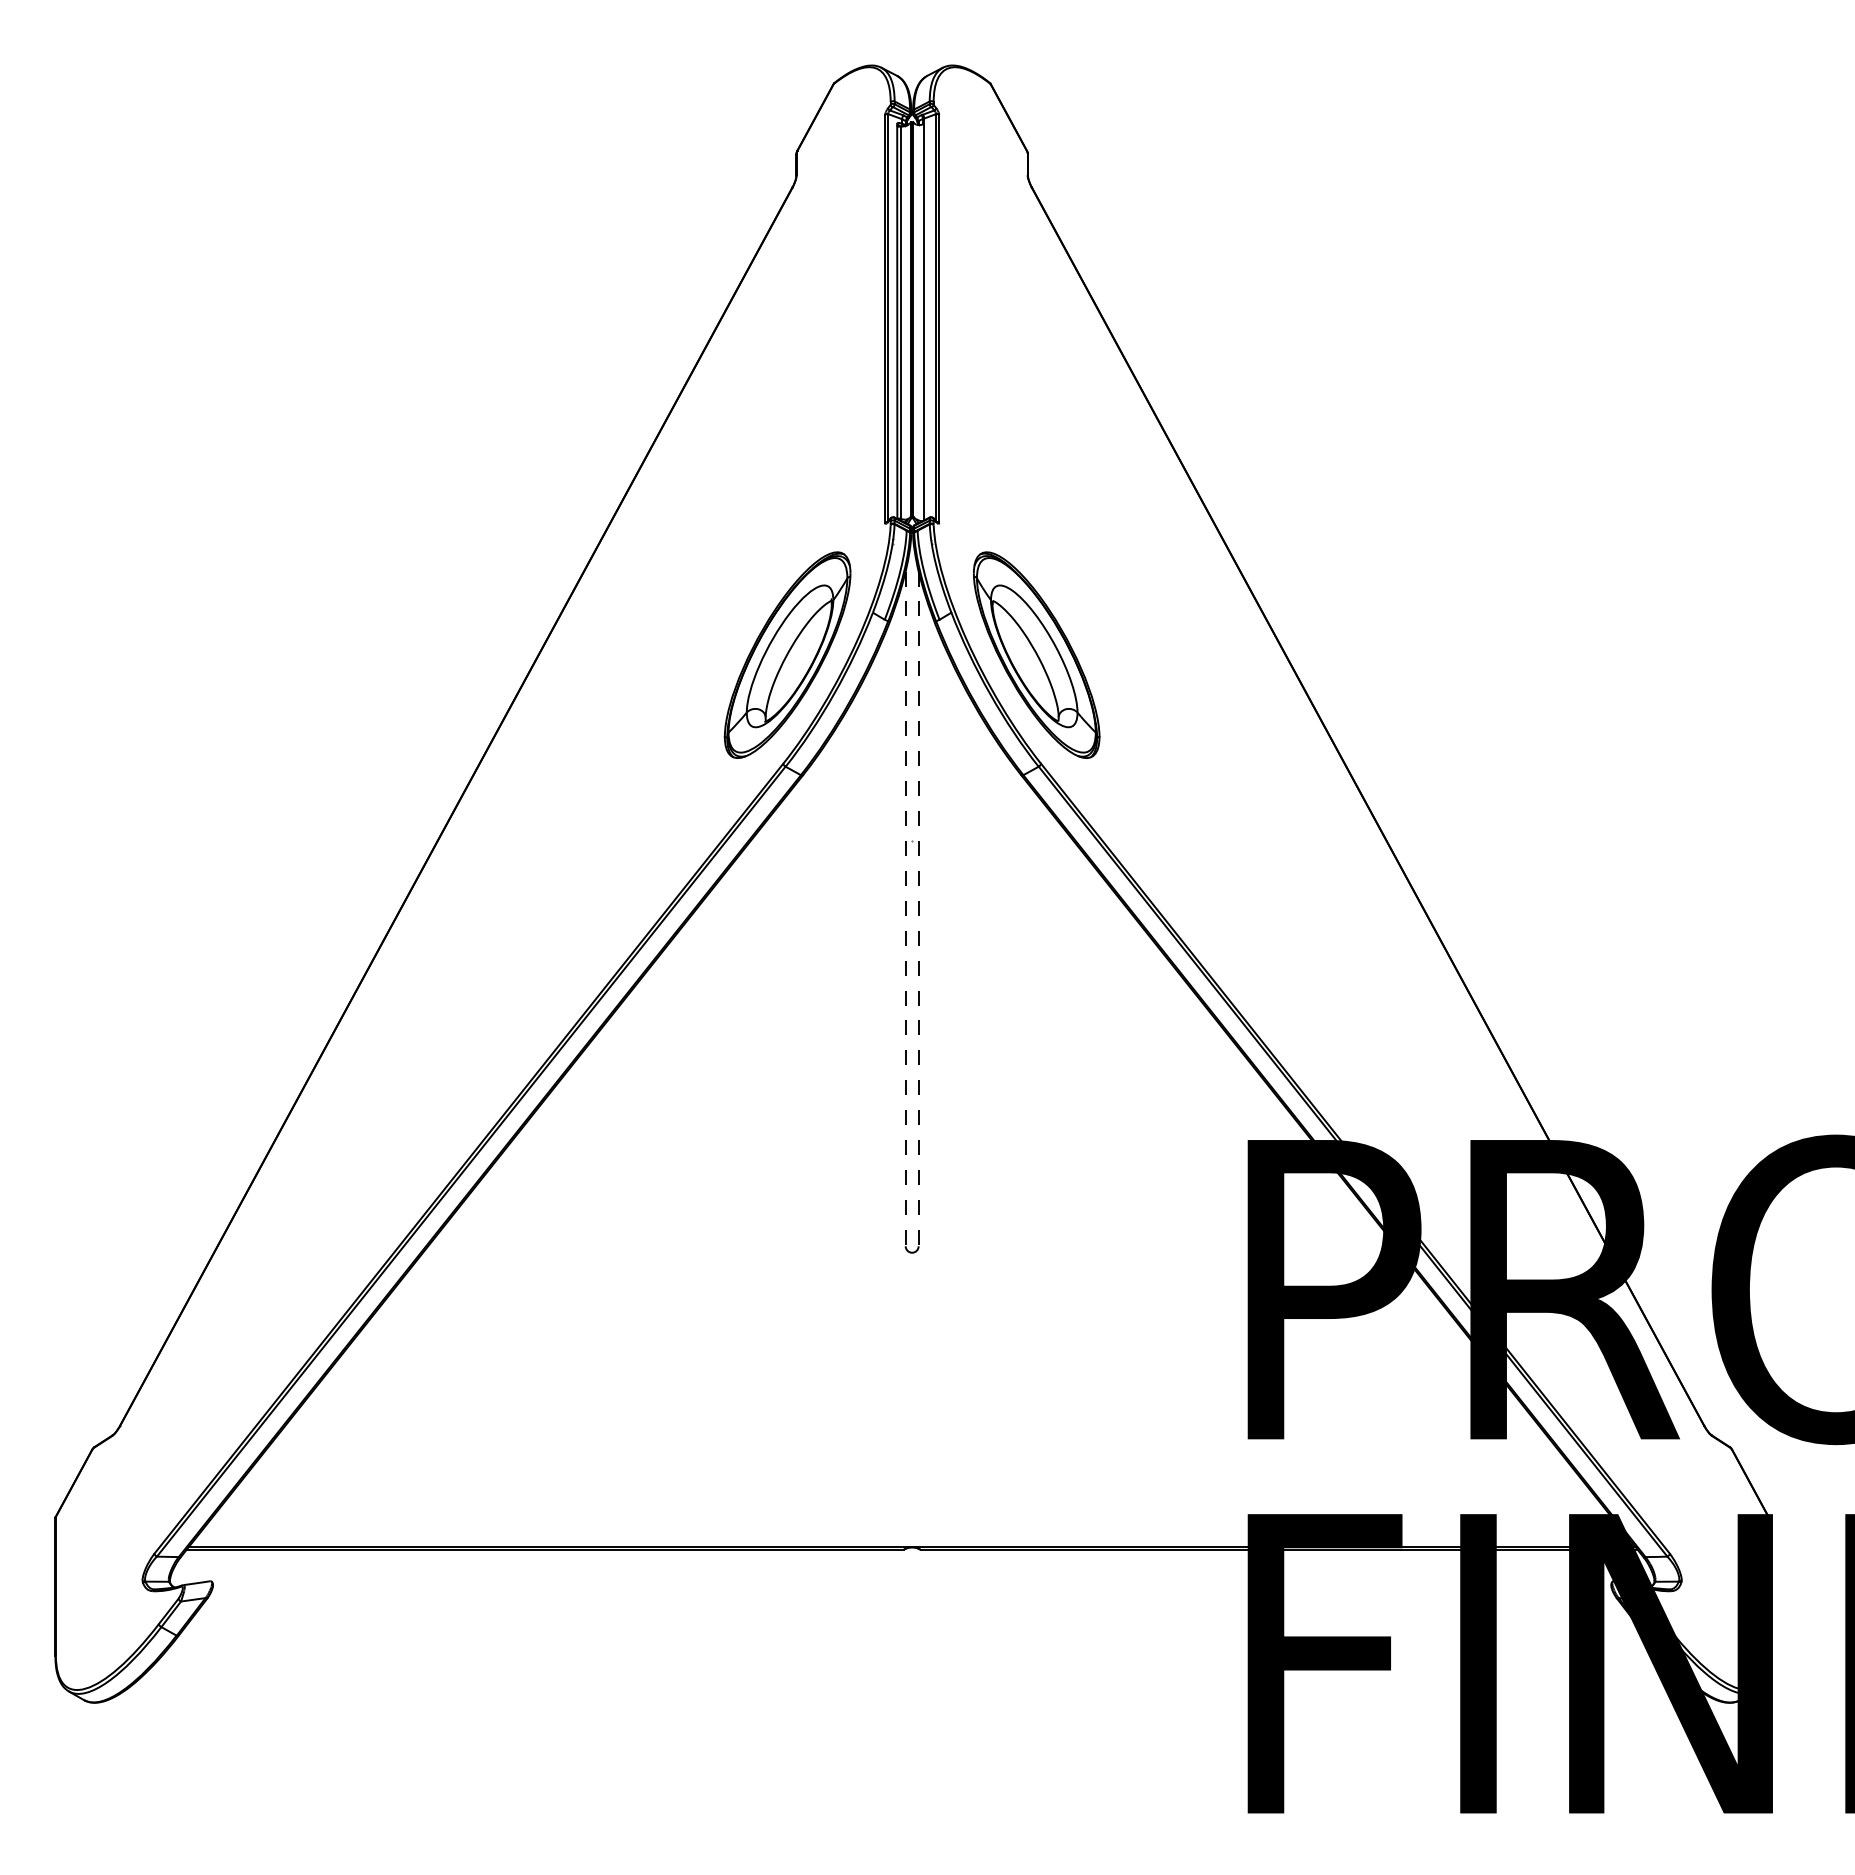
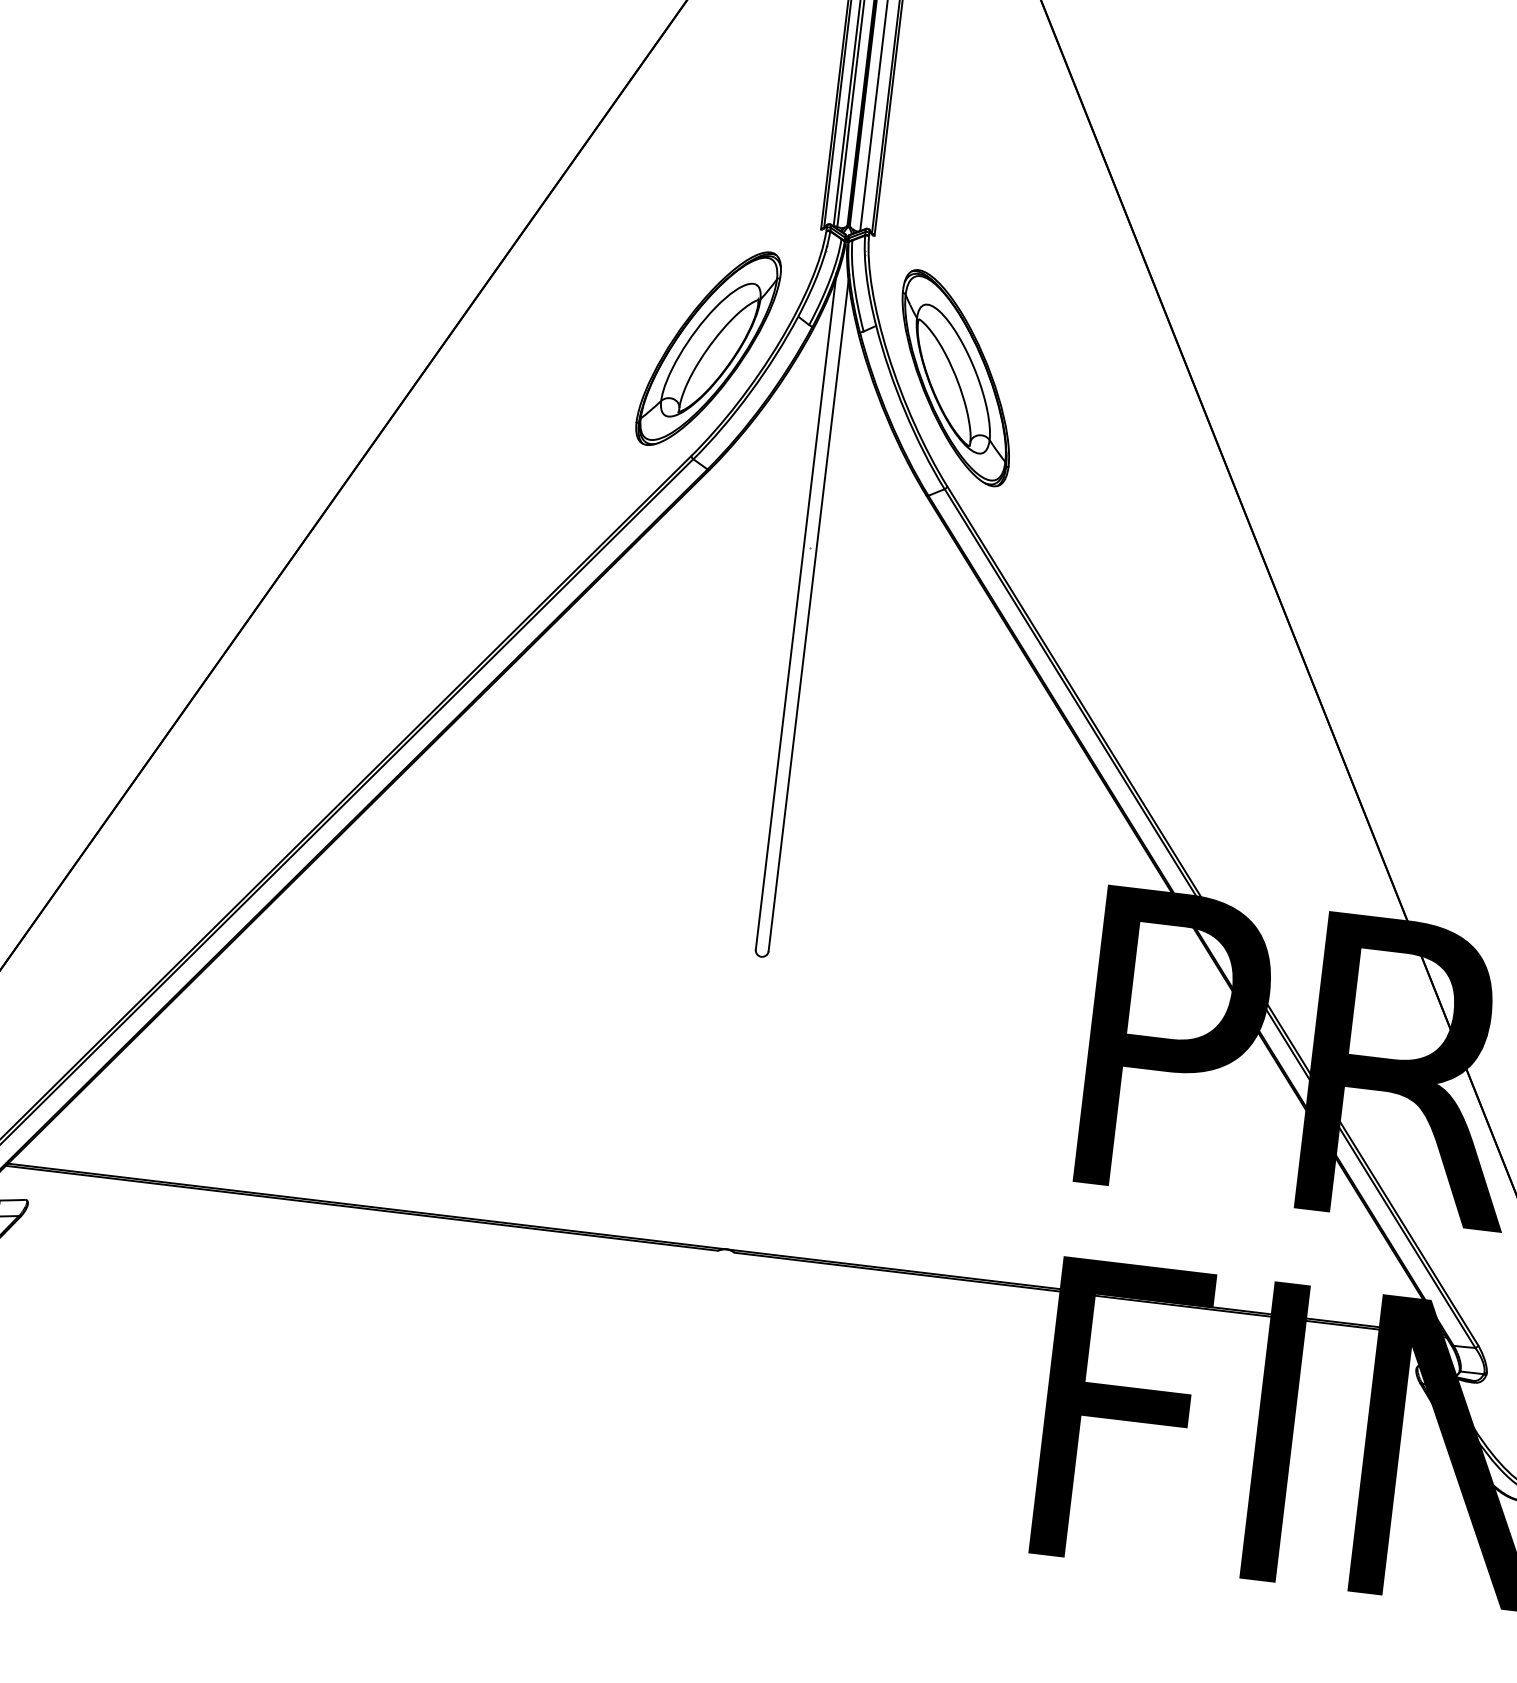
line: (905, 909) -> (795, 615), dashed -> solid
line: (918, 909) -> (808, 616), dashed -> solid

